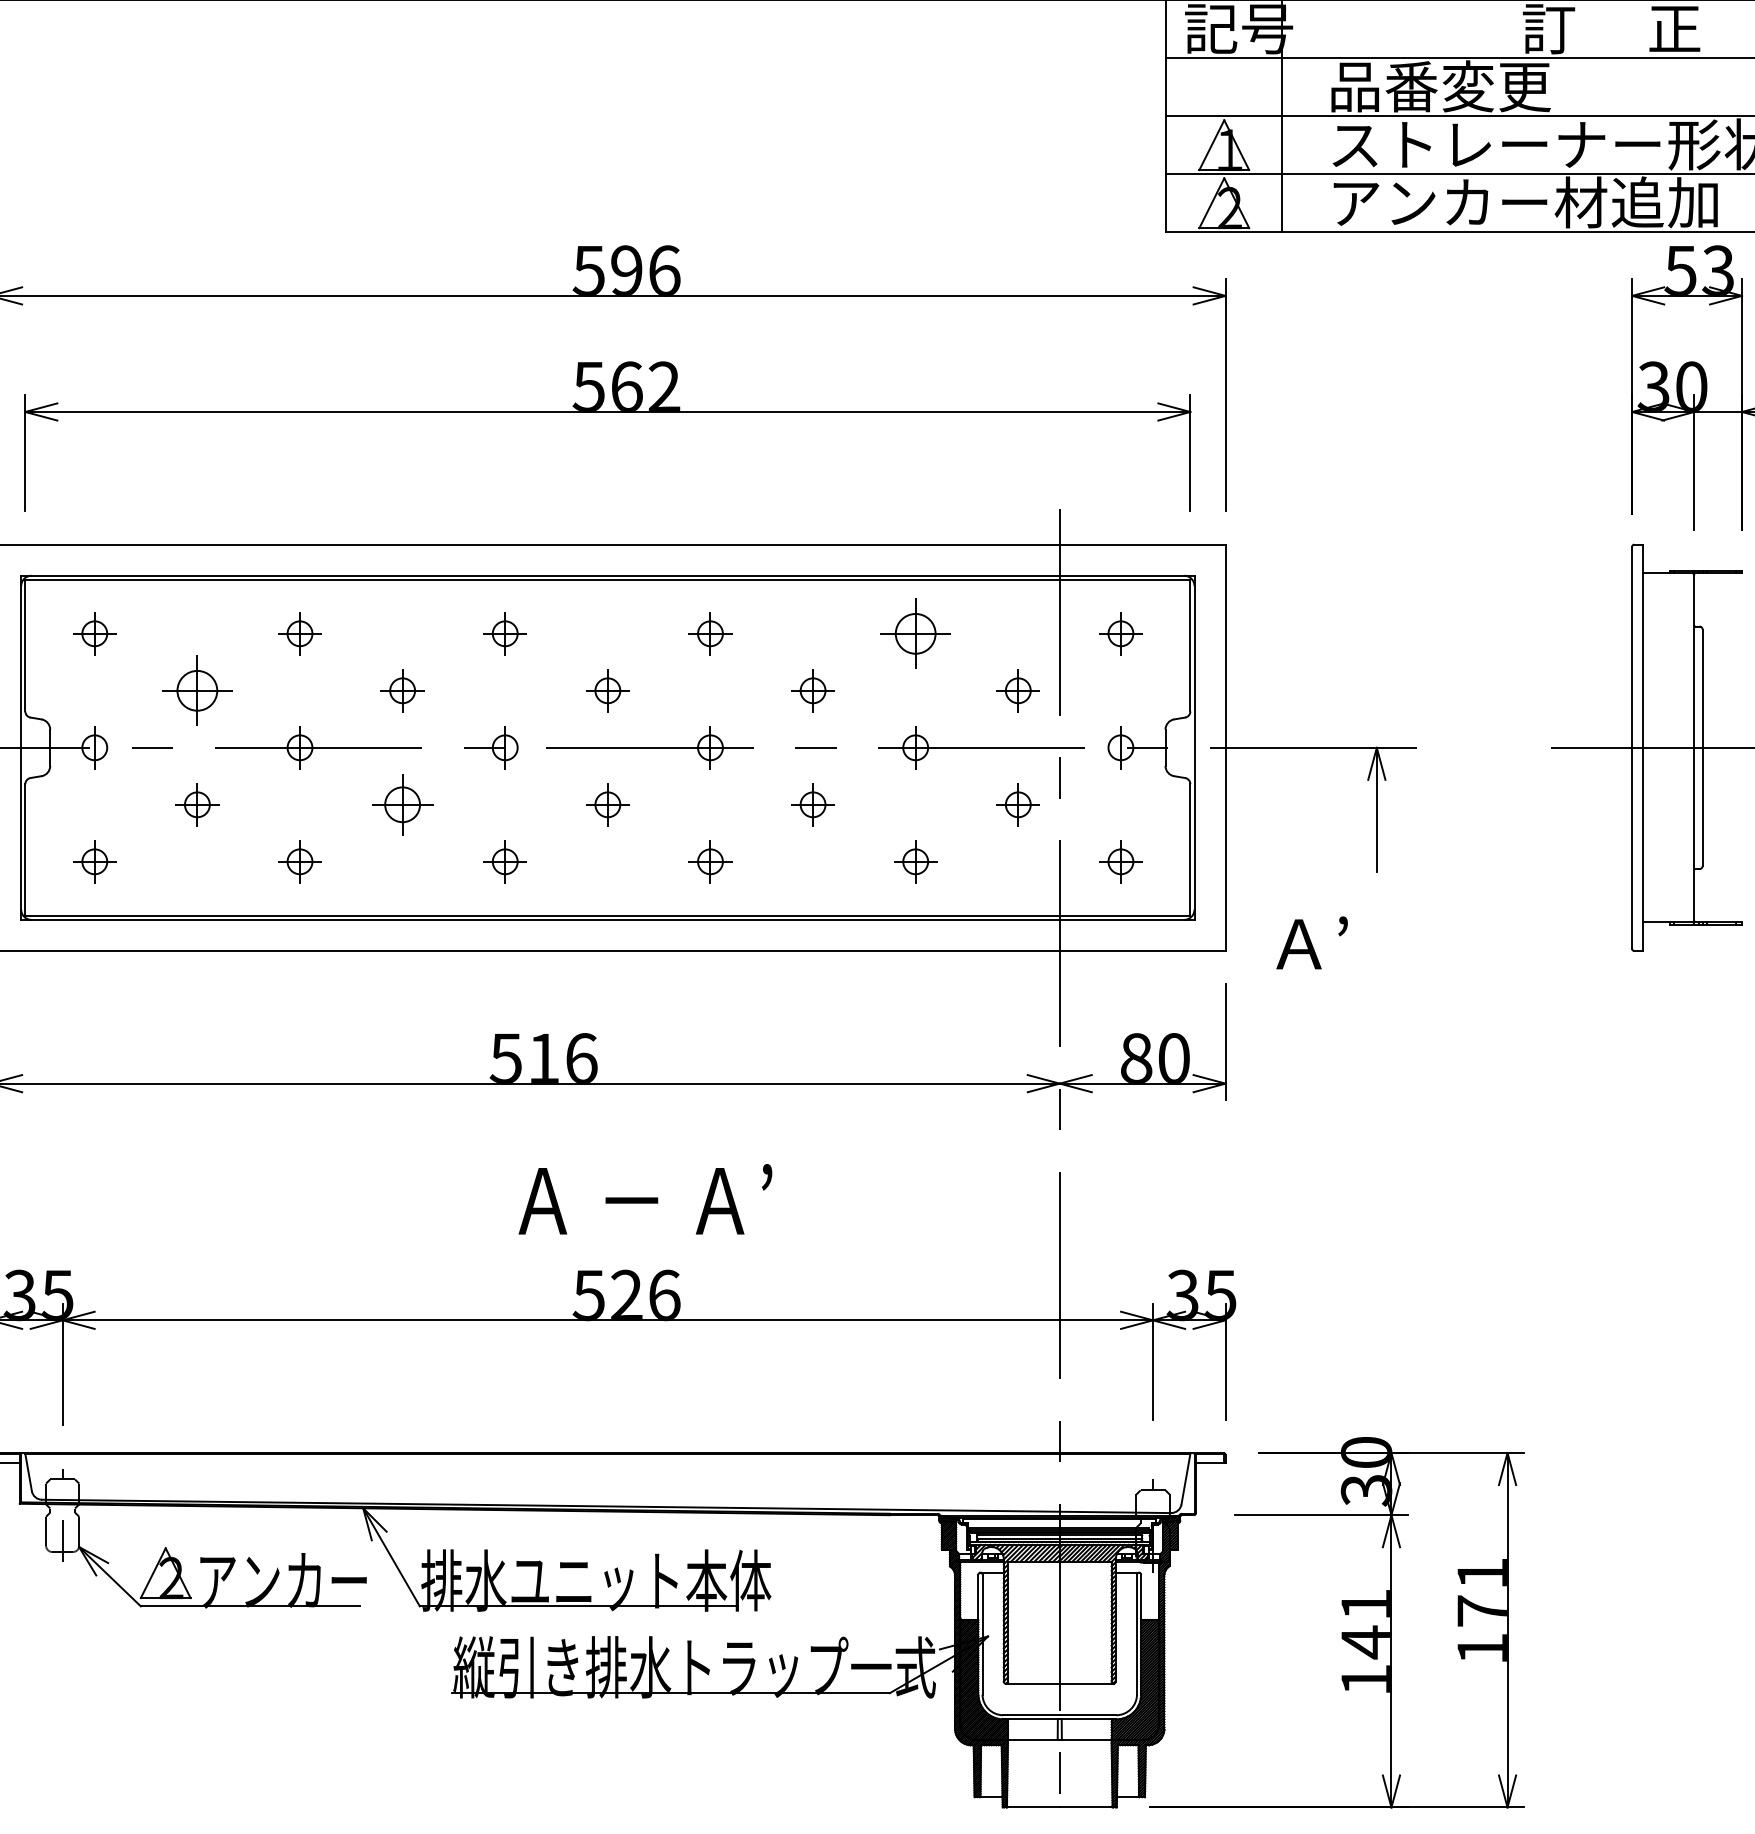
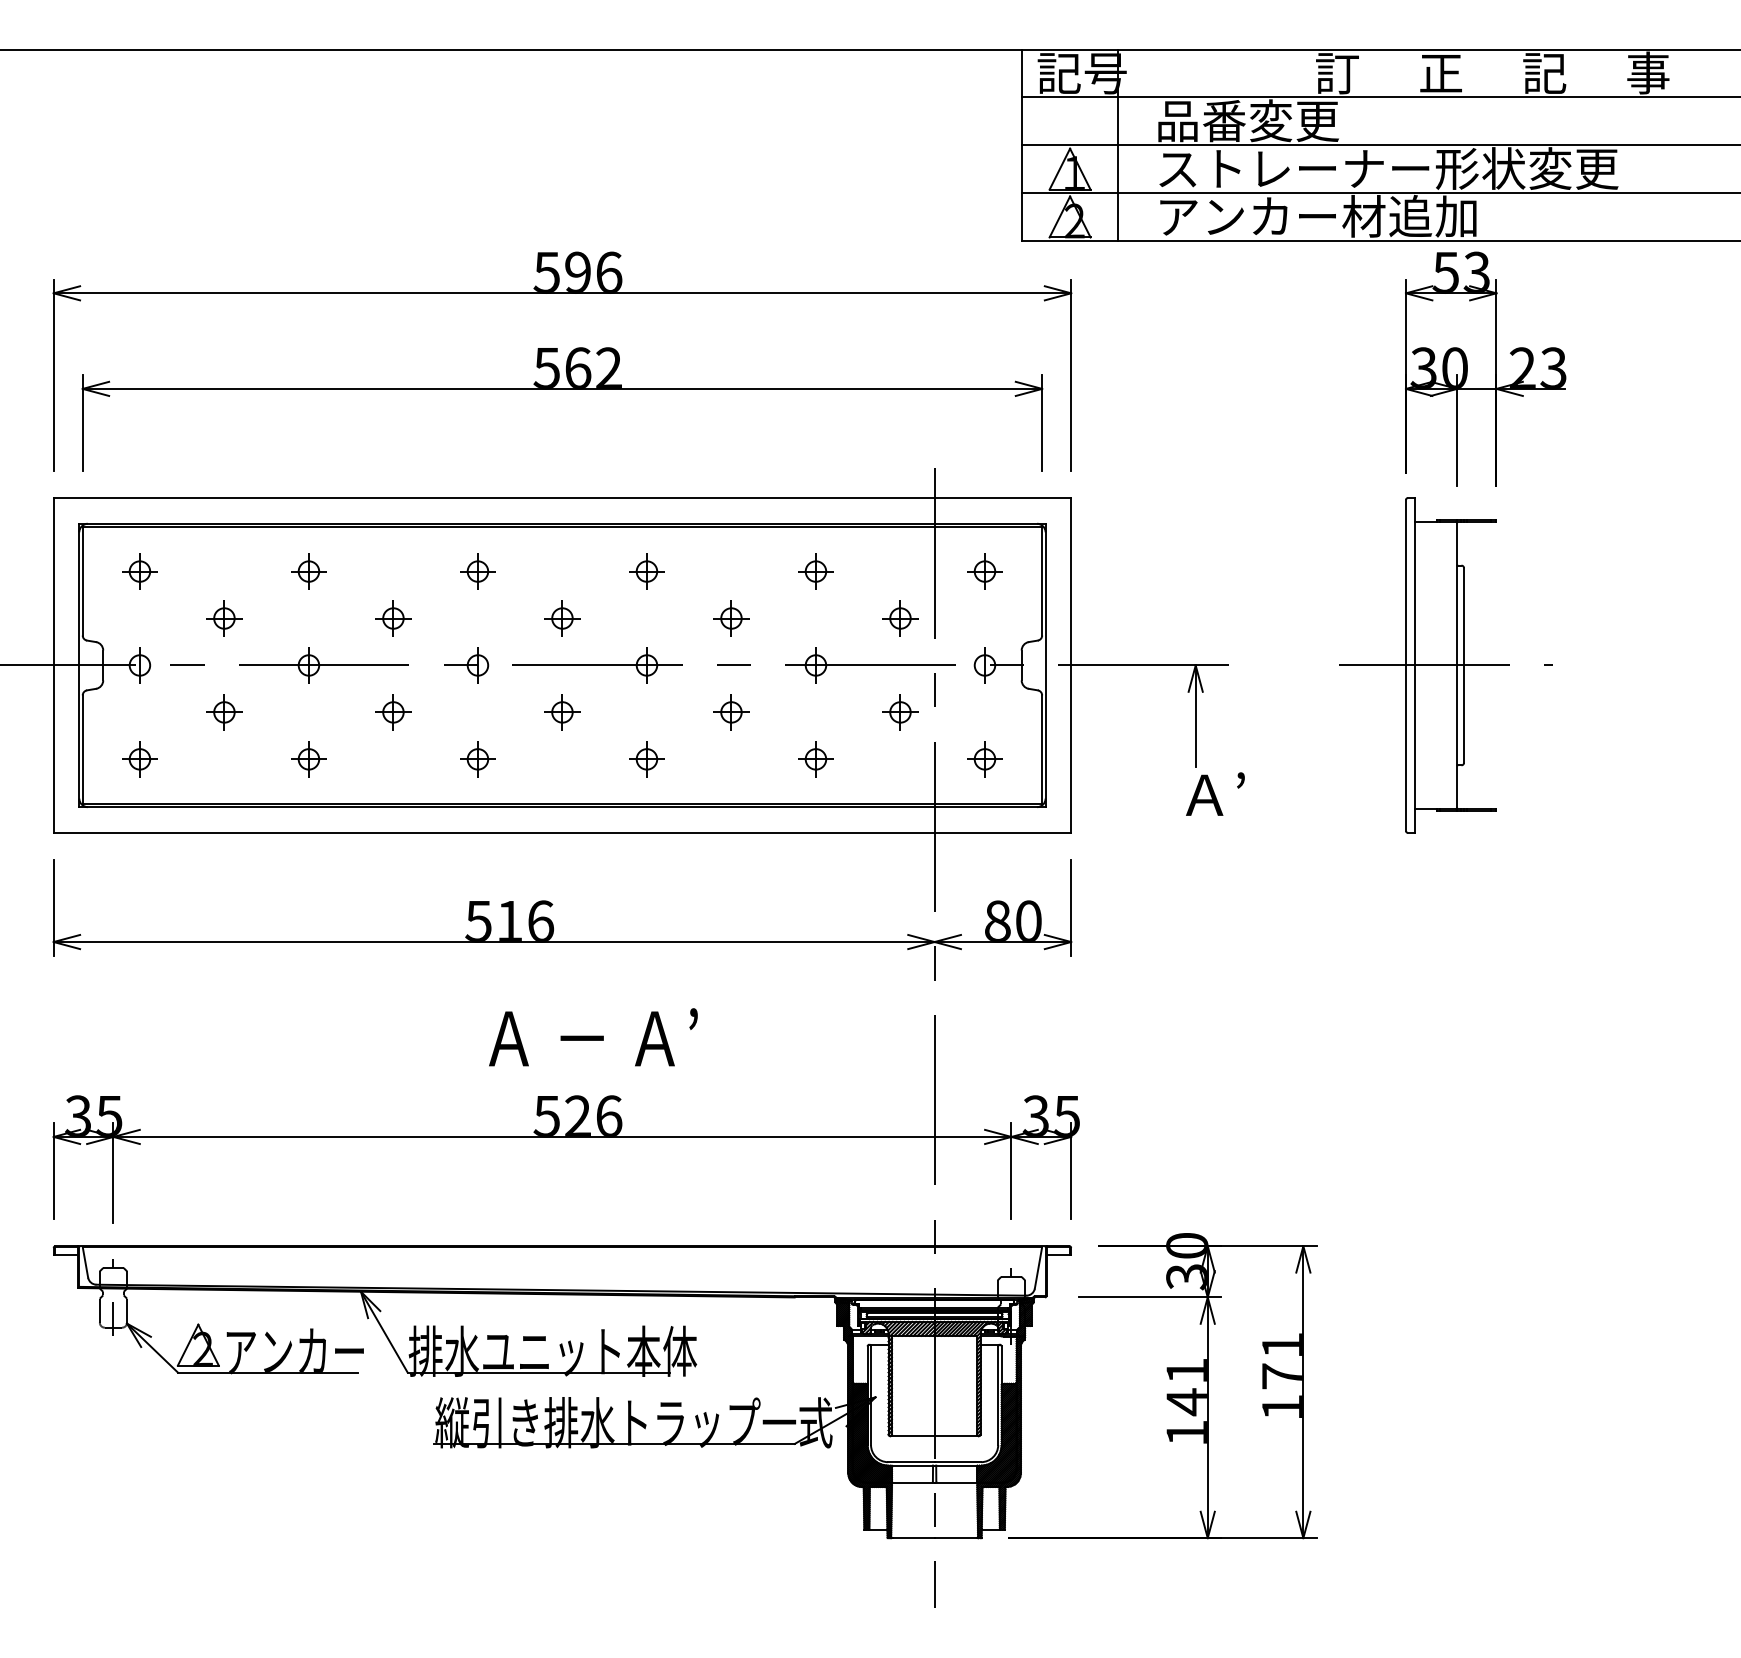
part: (915, 633) -> (815, 571), size x0.62
part: (197, 690) -> (224, 618), size x0.62
part: (402, 804) -> (393, 712), size x0.71
text: (1312, 942) -> (1215, 793), moved

